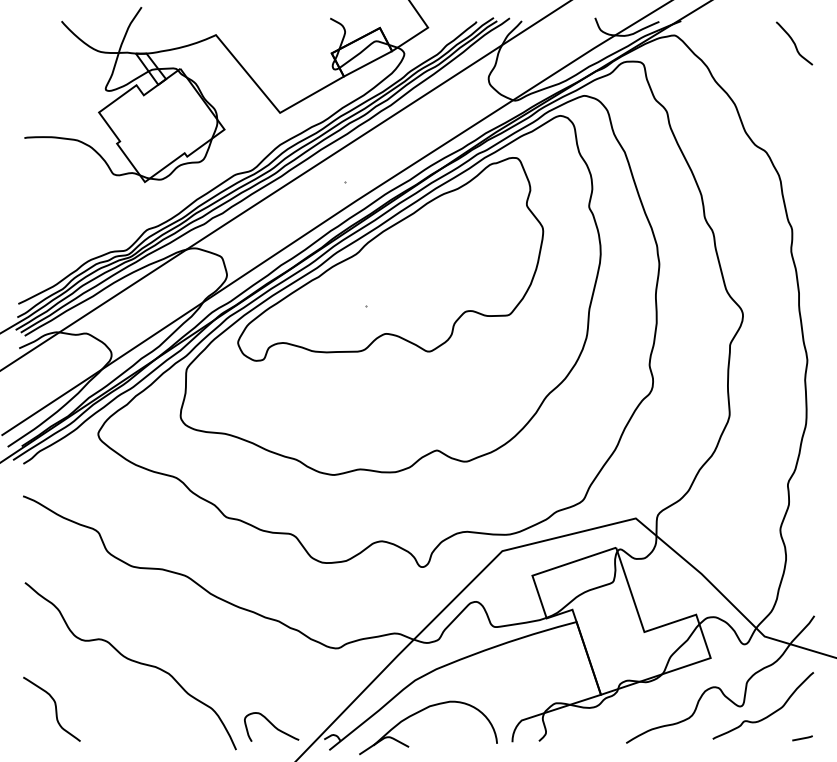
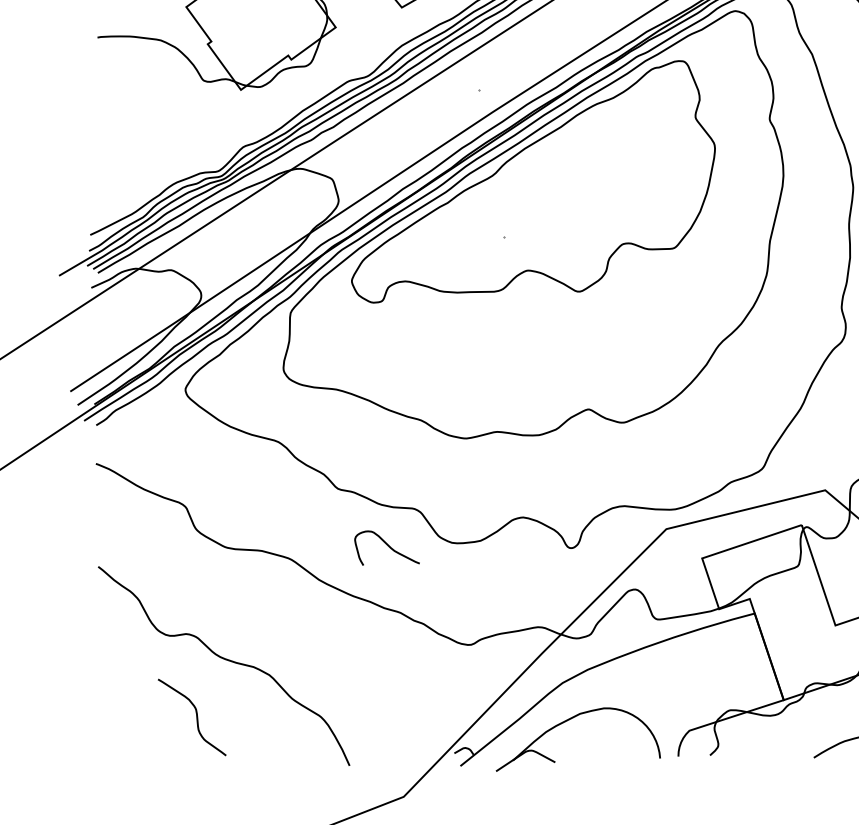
curve: (55, 708) -> (196, 716), moved
curve: (271, 725) -> (386, 546), moved

